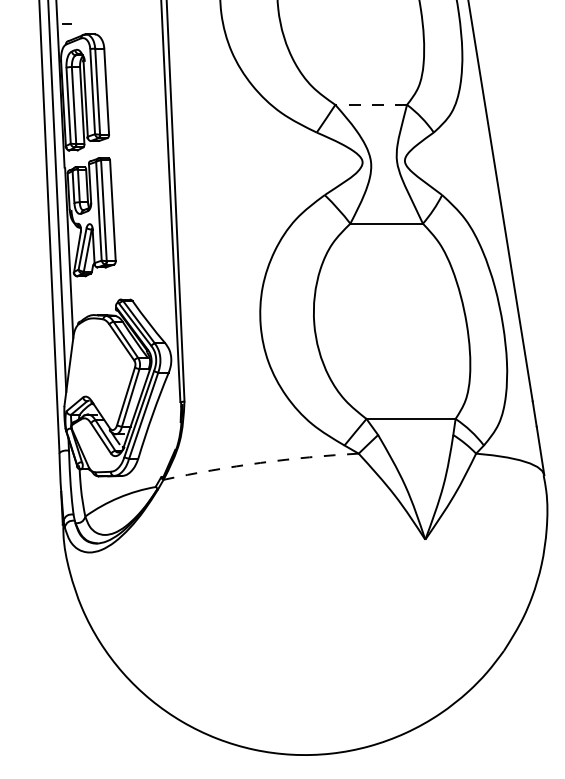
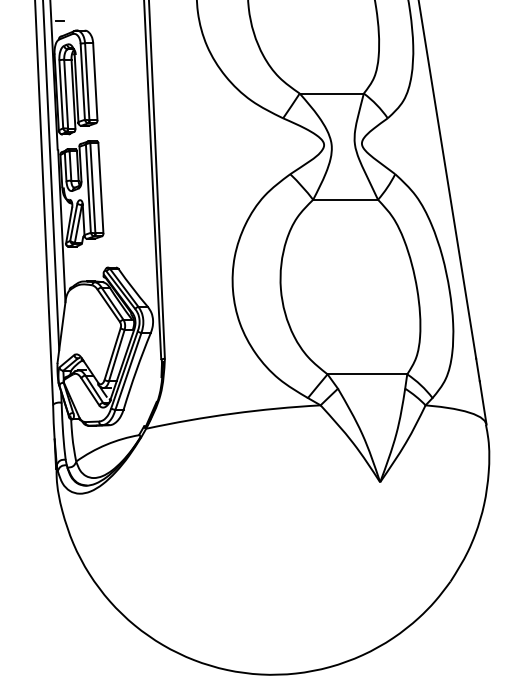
line: (370, 104) -> (331, 93), dashed -> solid
arc: (260, 462) -> (232, 413), dashed -> solid

